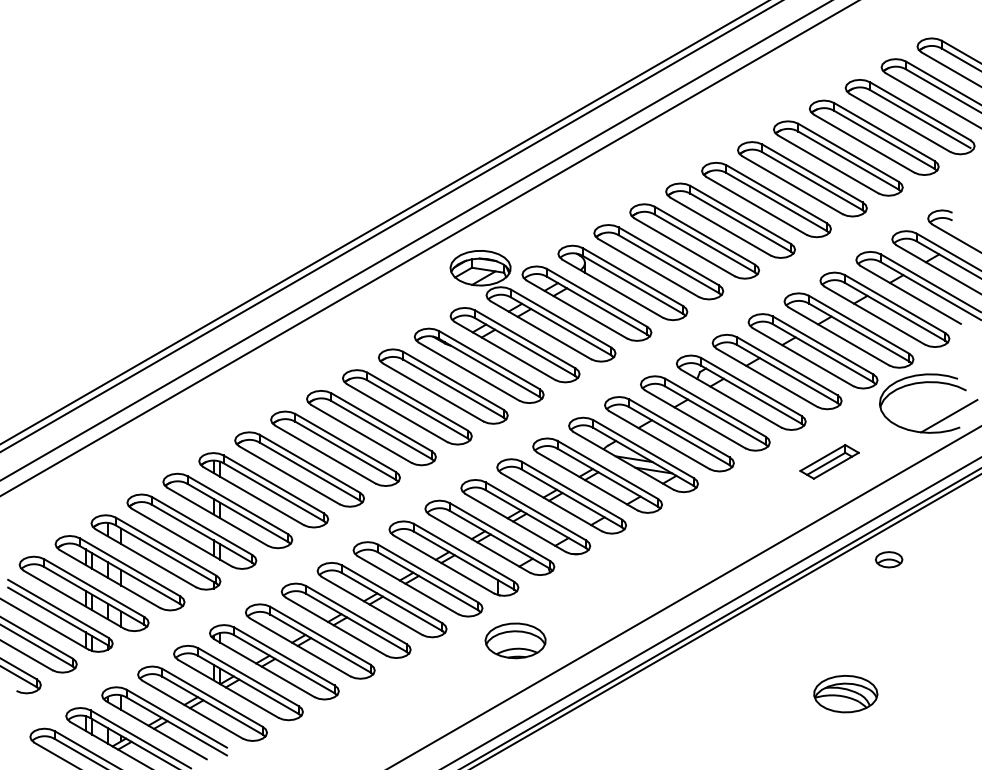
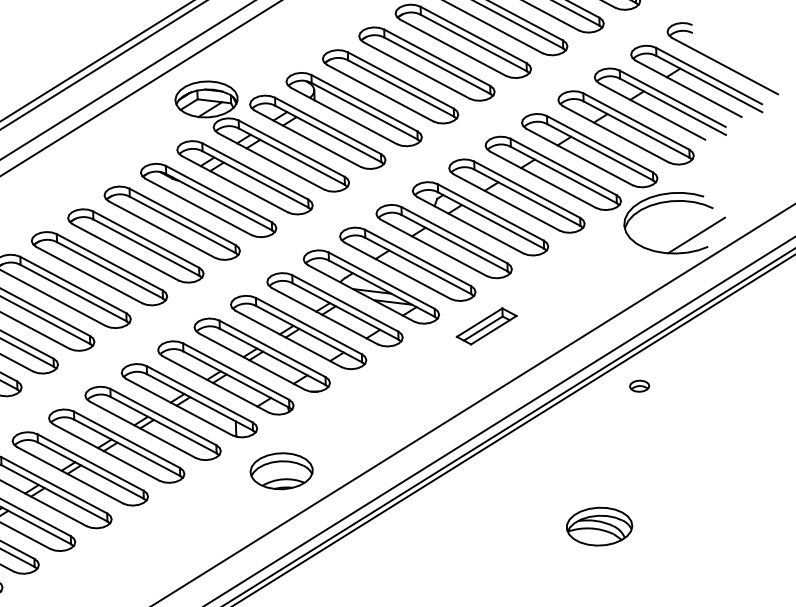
part: (829, 461) -> (486, 326), moved
part: (889, 559) -> (639, 385), size x0.7
part: (515, 640) -> (281, 470), moved

